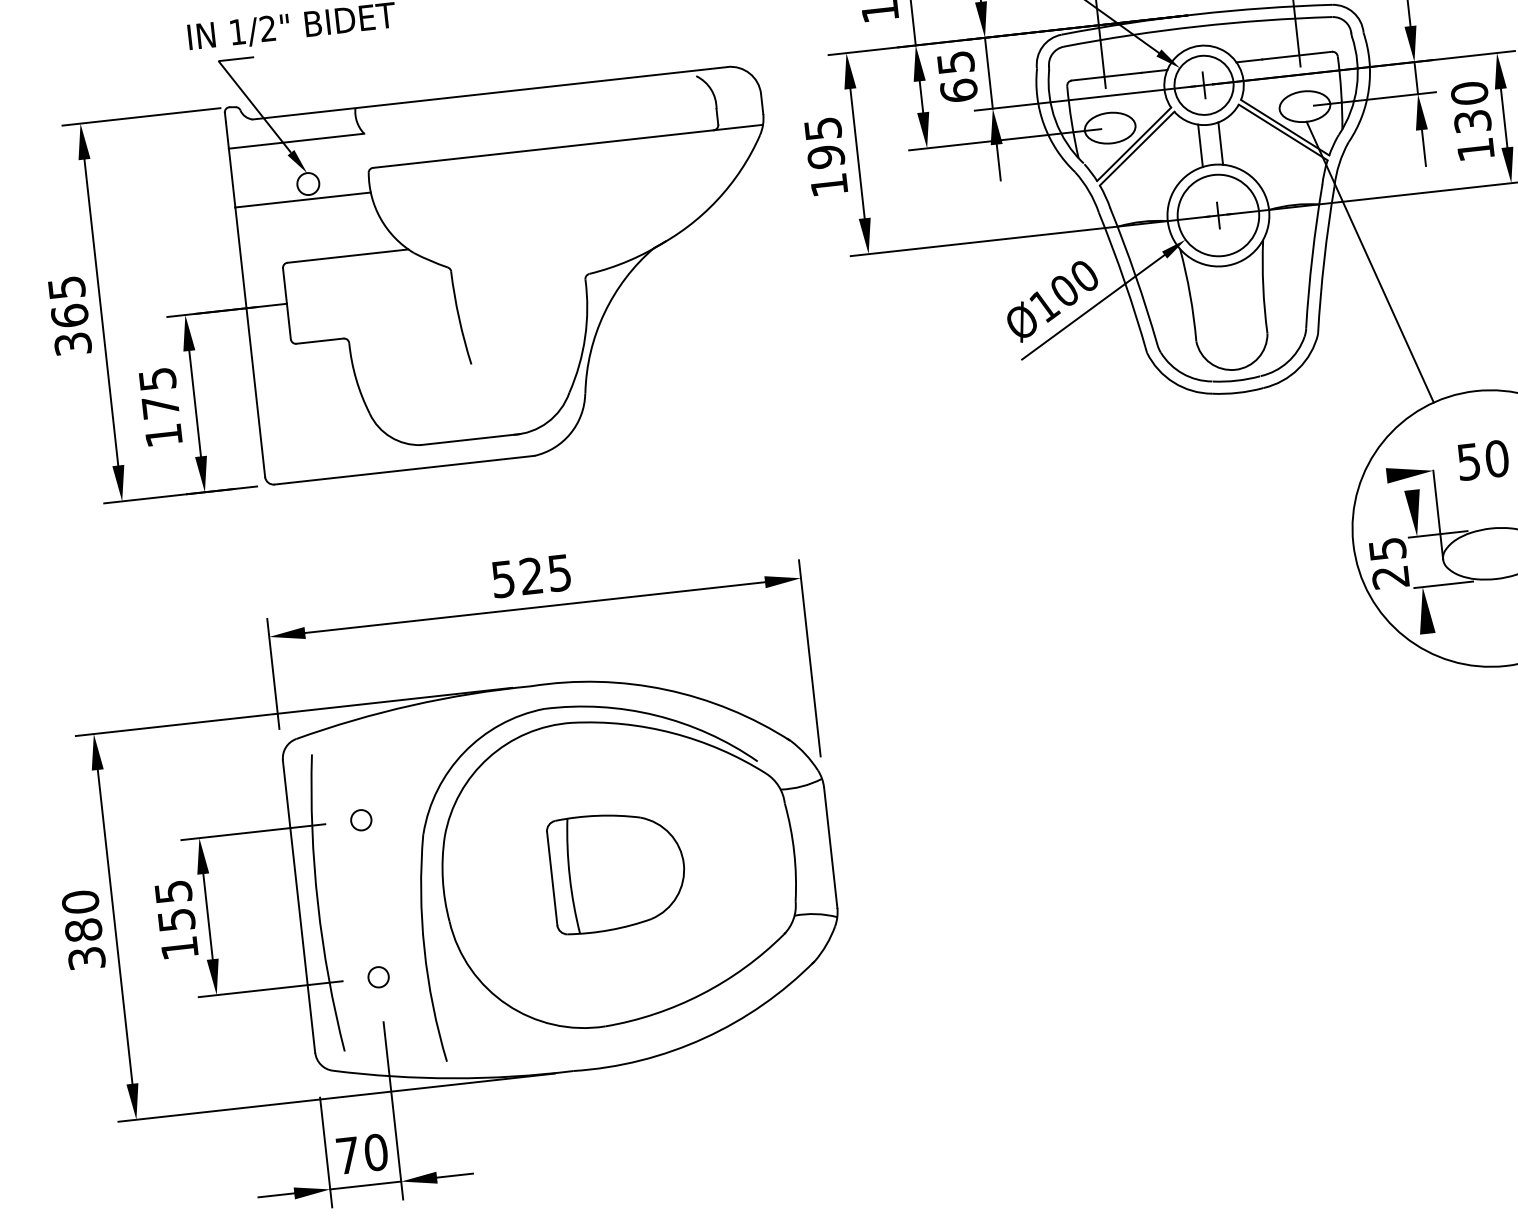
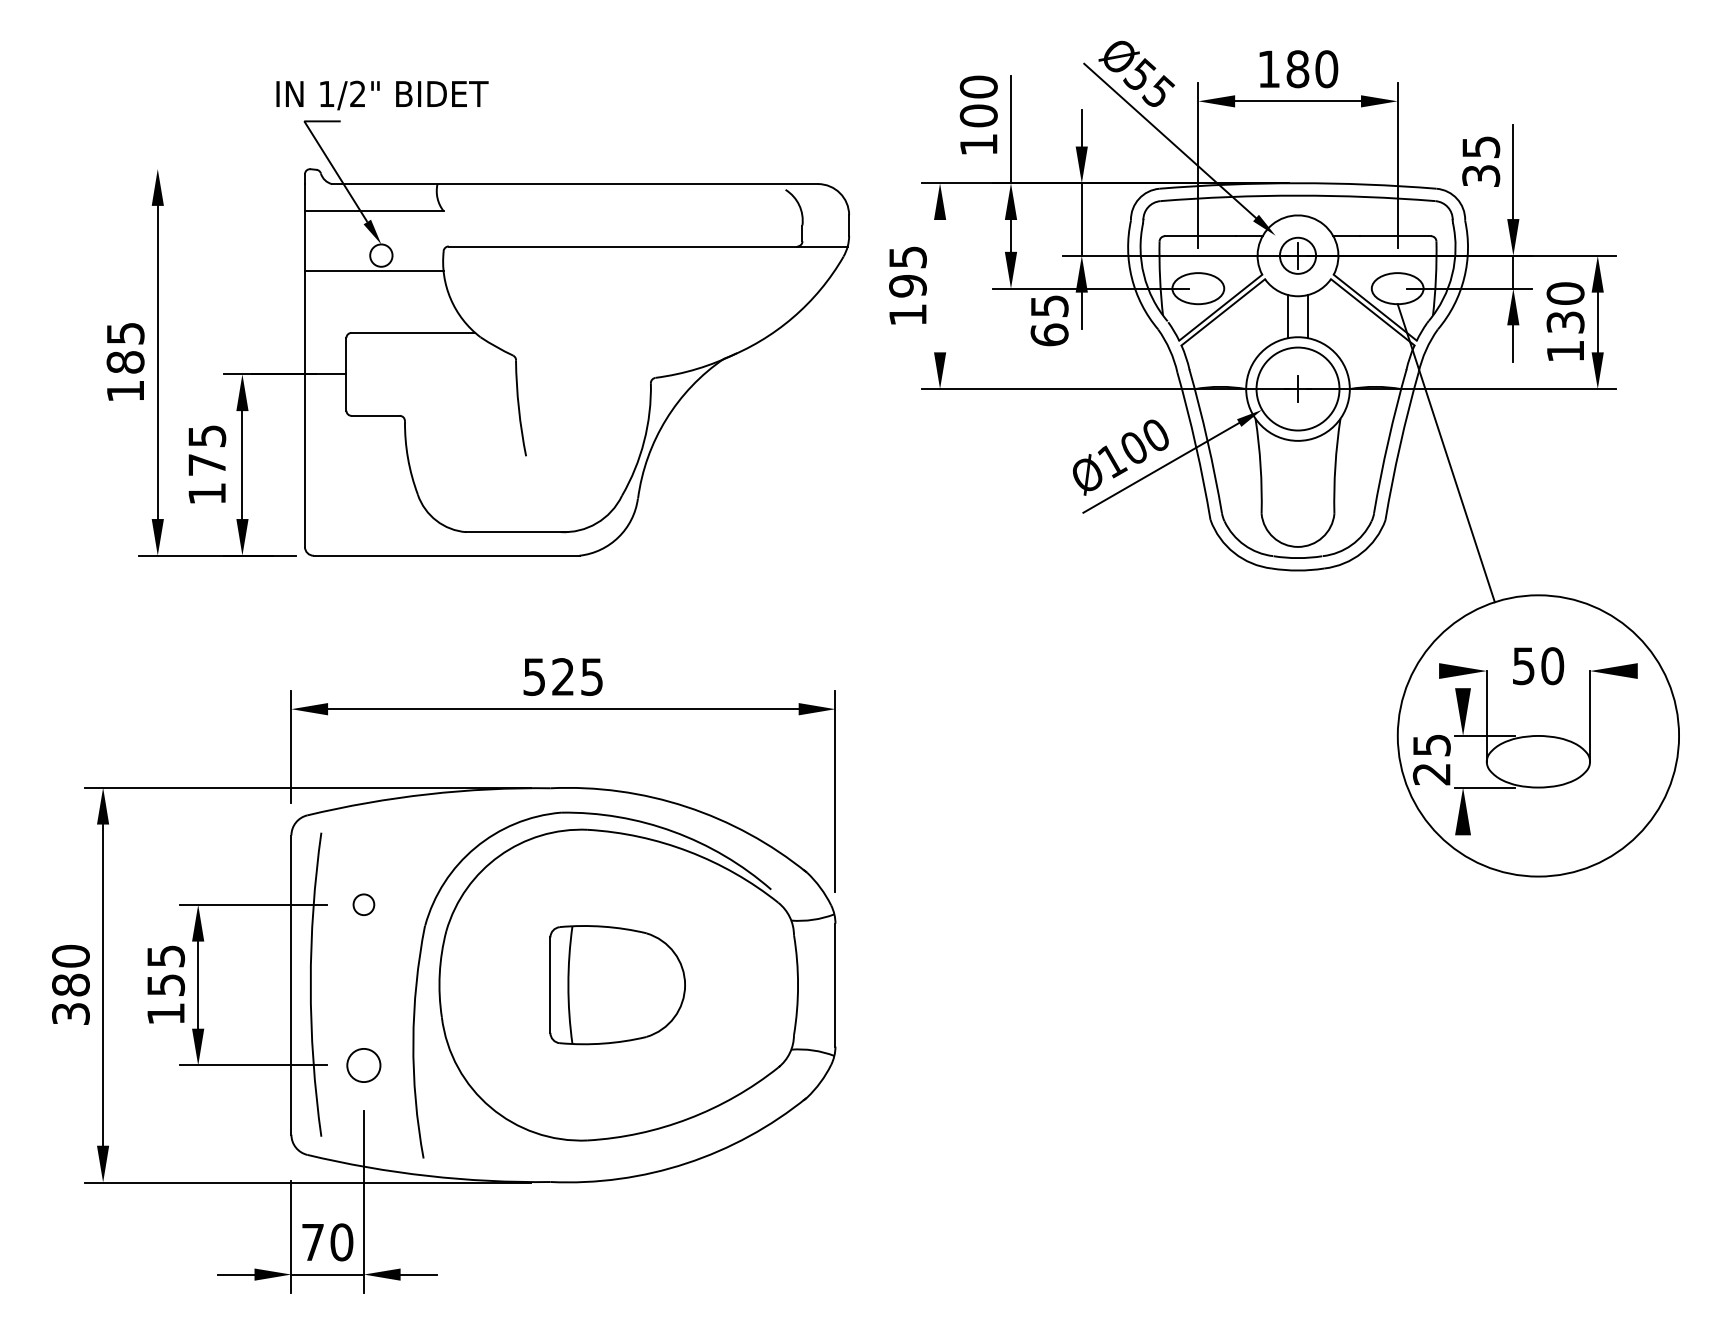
text: (957, 76) -> (1049, 320), moved
circle: (1203, 85) -> (1297, 255), size x0.6
line: (140, 117) -> (219, 169), removed
line: (858, 153) -> (940, 286), removed
text: (71, 329) -> (125, 376), 365 -> 185
circle: (378, 977) -> (363, 1065), size x1.6

